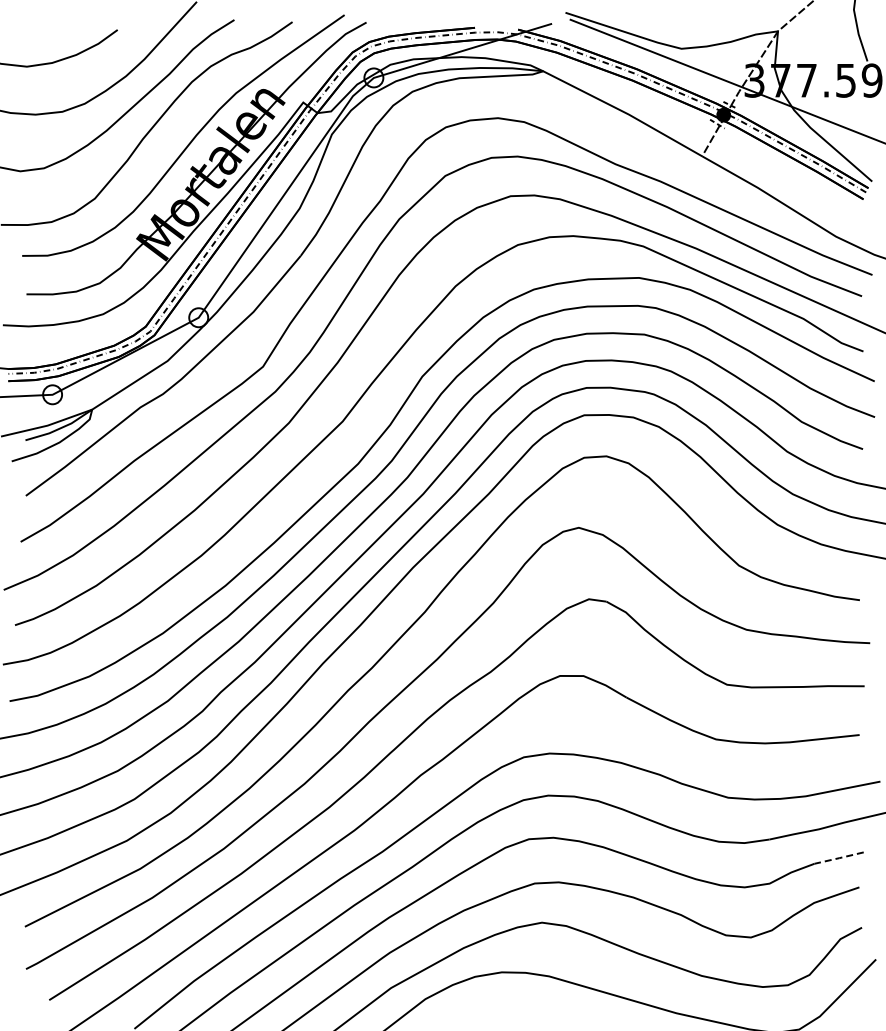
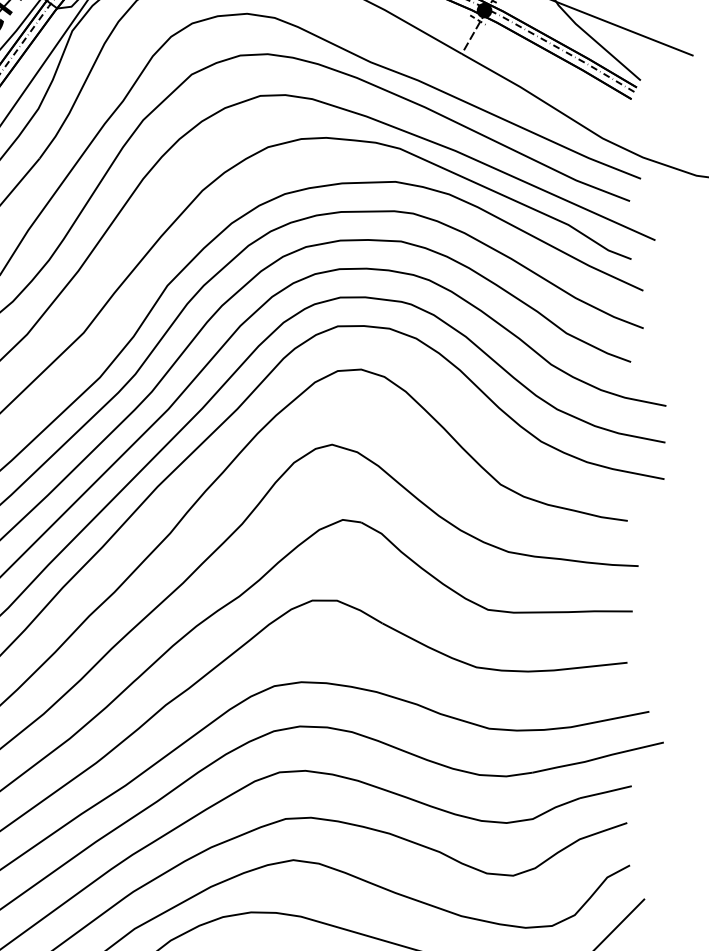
line: (839, 858) -> (606, 792), dashed -> solid

